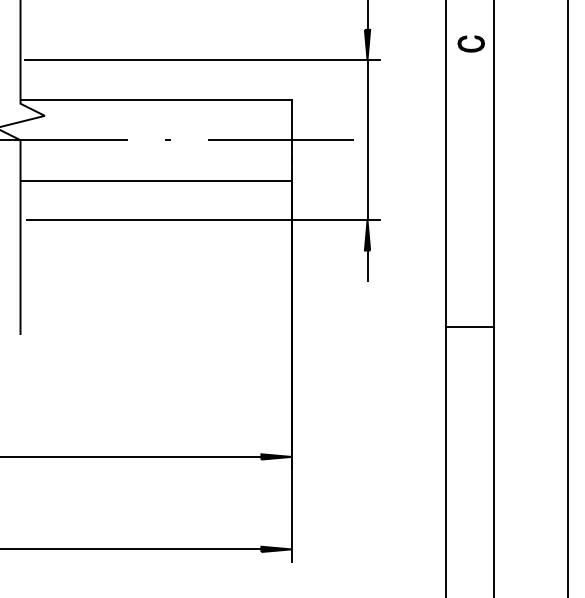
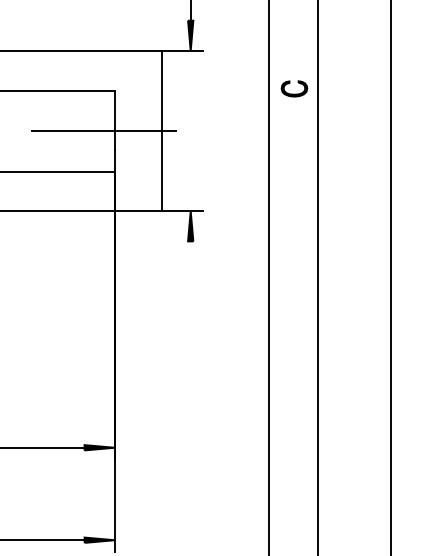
part: (470, 43) -> (293, 88), moved
line: (367, 140) -> (161, 131), moved
line: (367, 265) -> (190, 256), removed
line: (469, 327) -> (292, 318), removed

